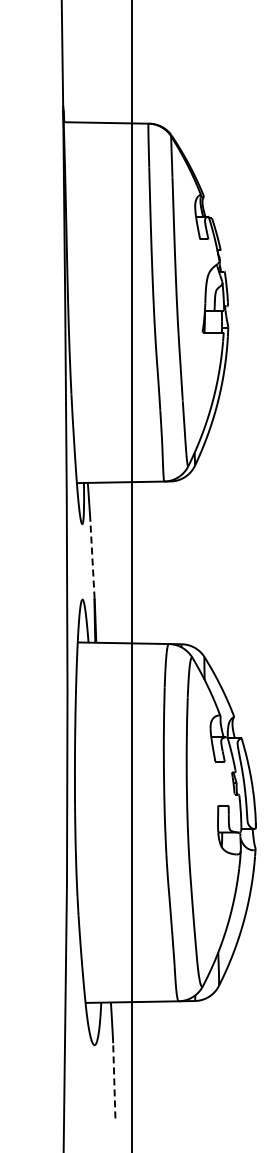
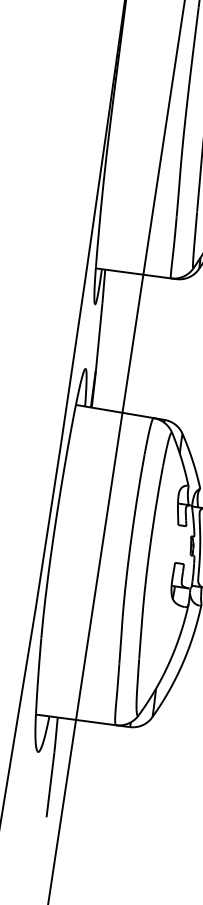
line: (92, 559) -> (99, 335), dashed -> solid
line: (114, 1080) -> (50, 784), dashed -> solid

